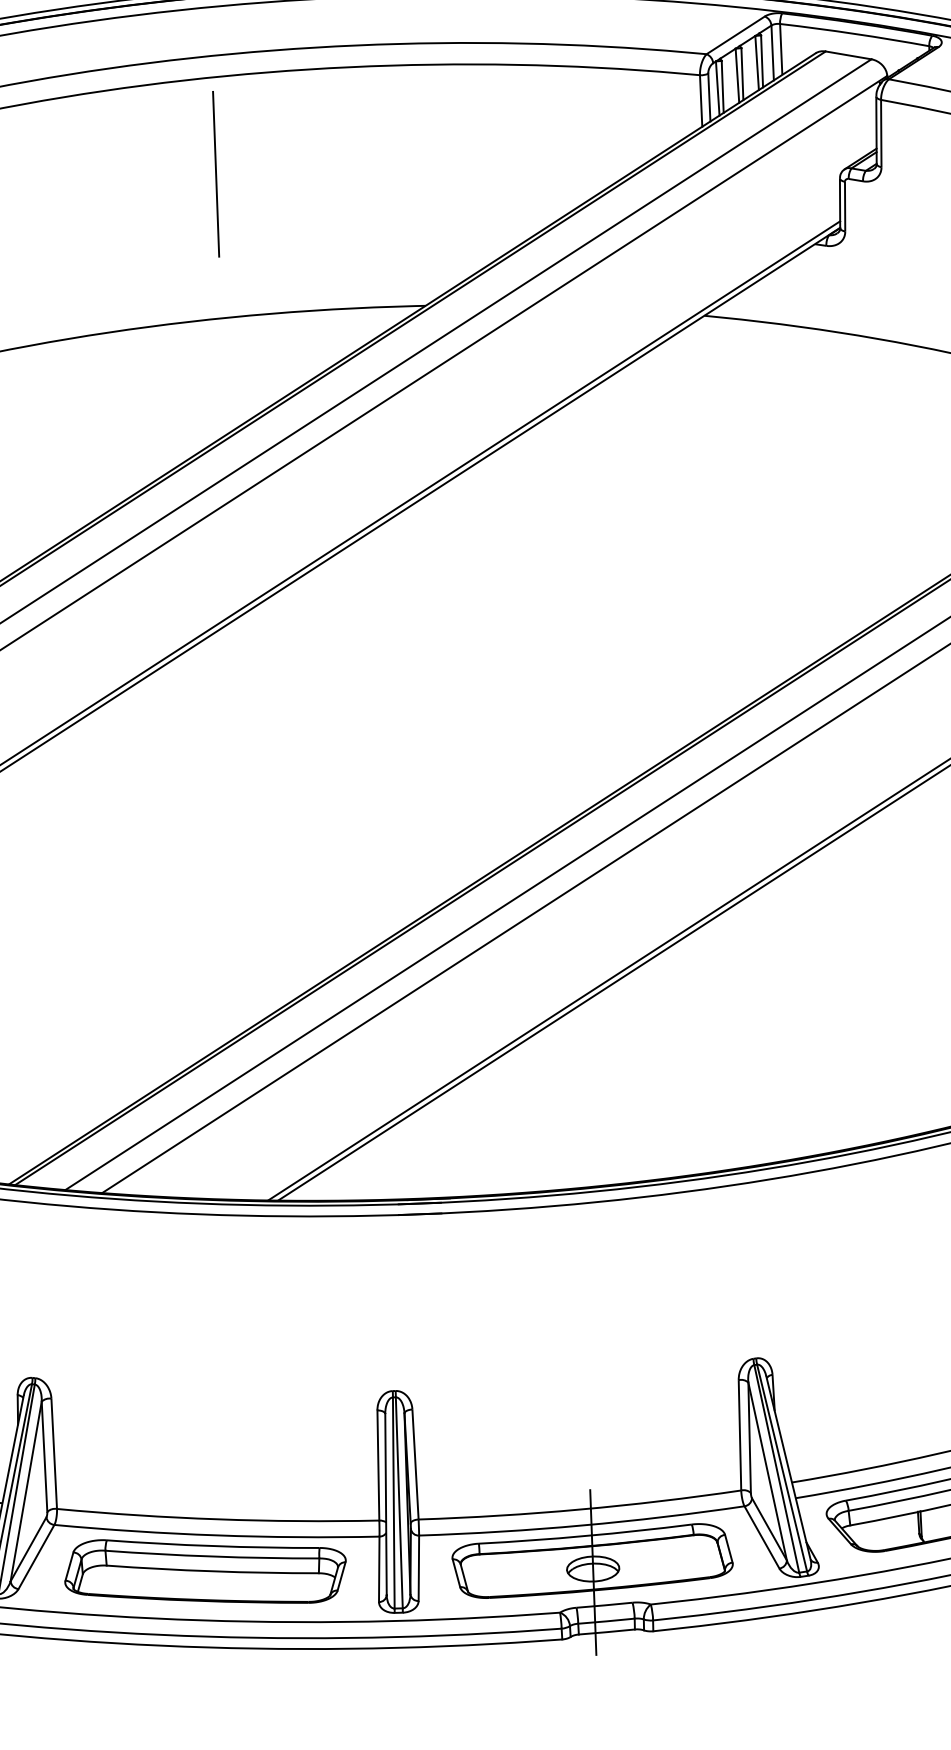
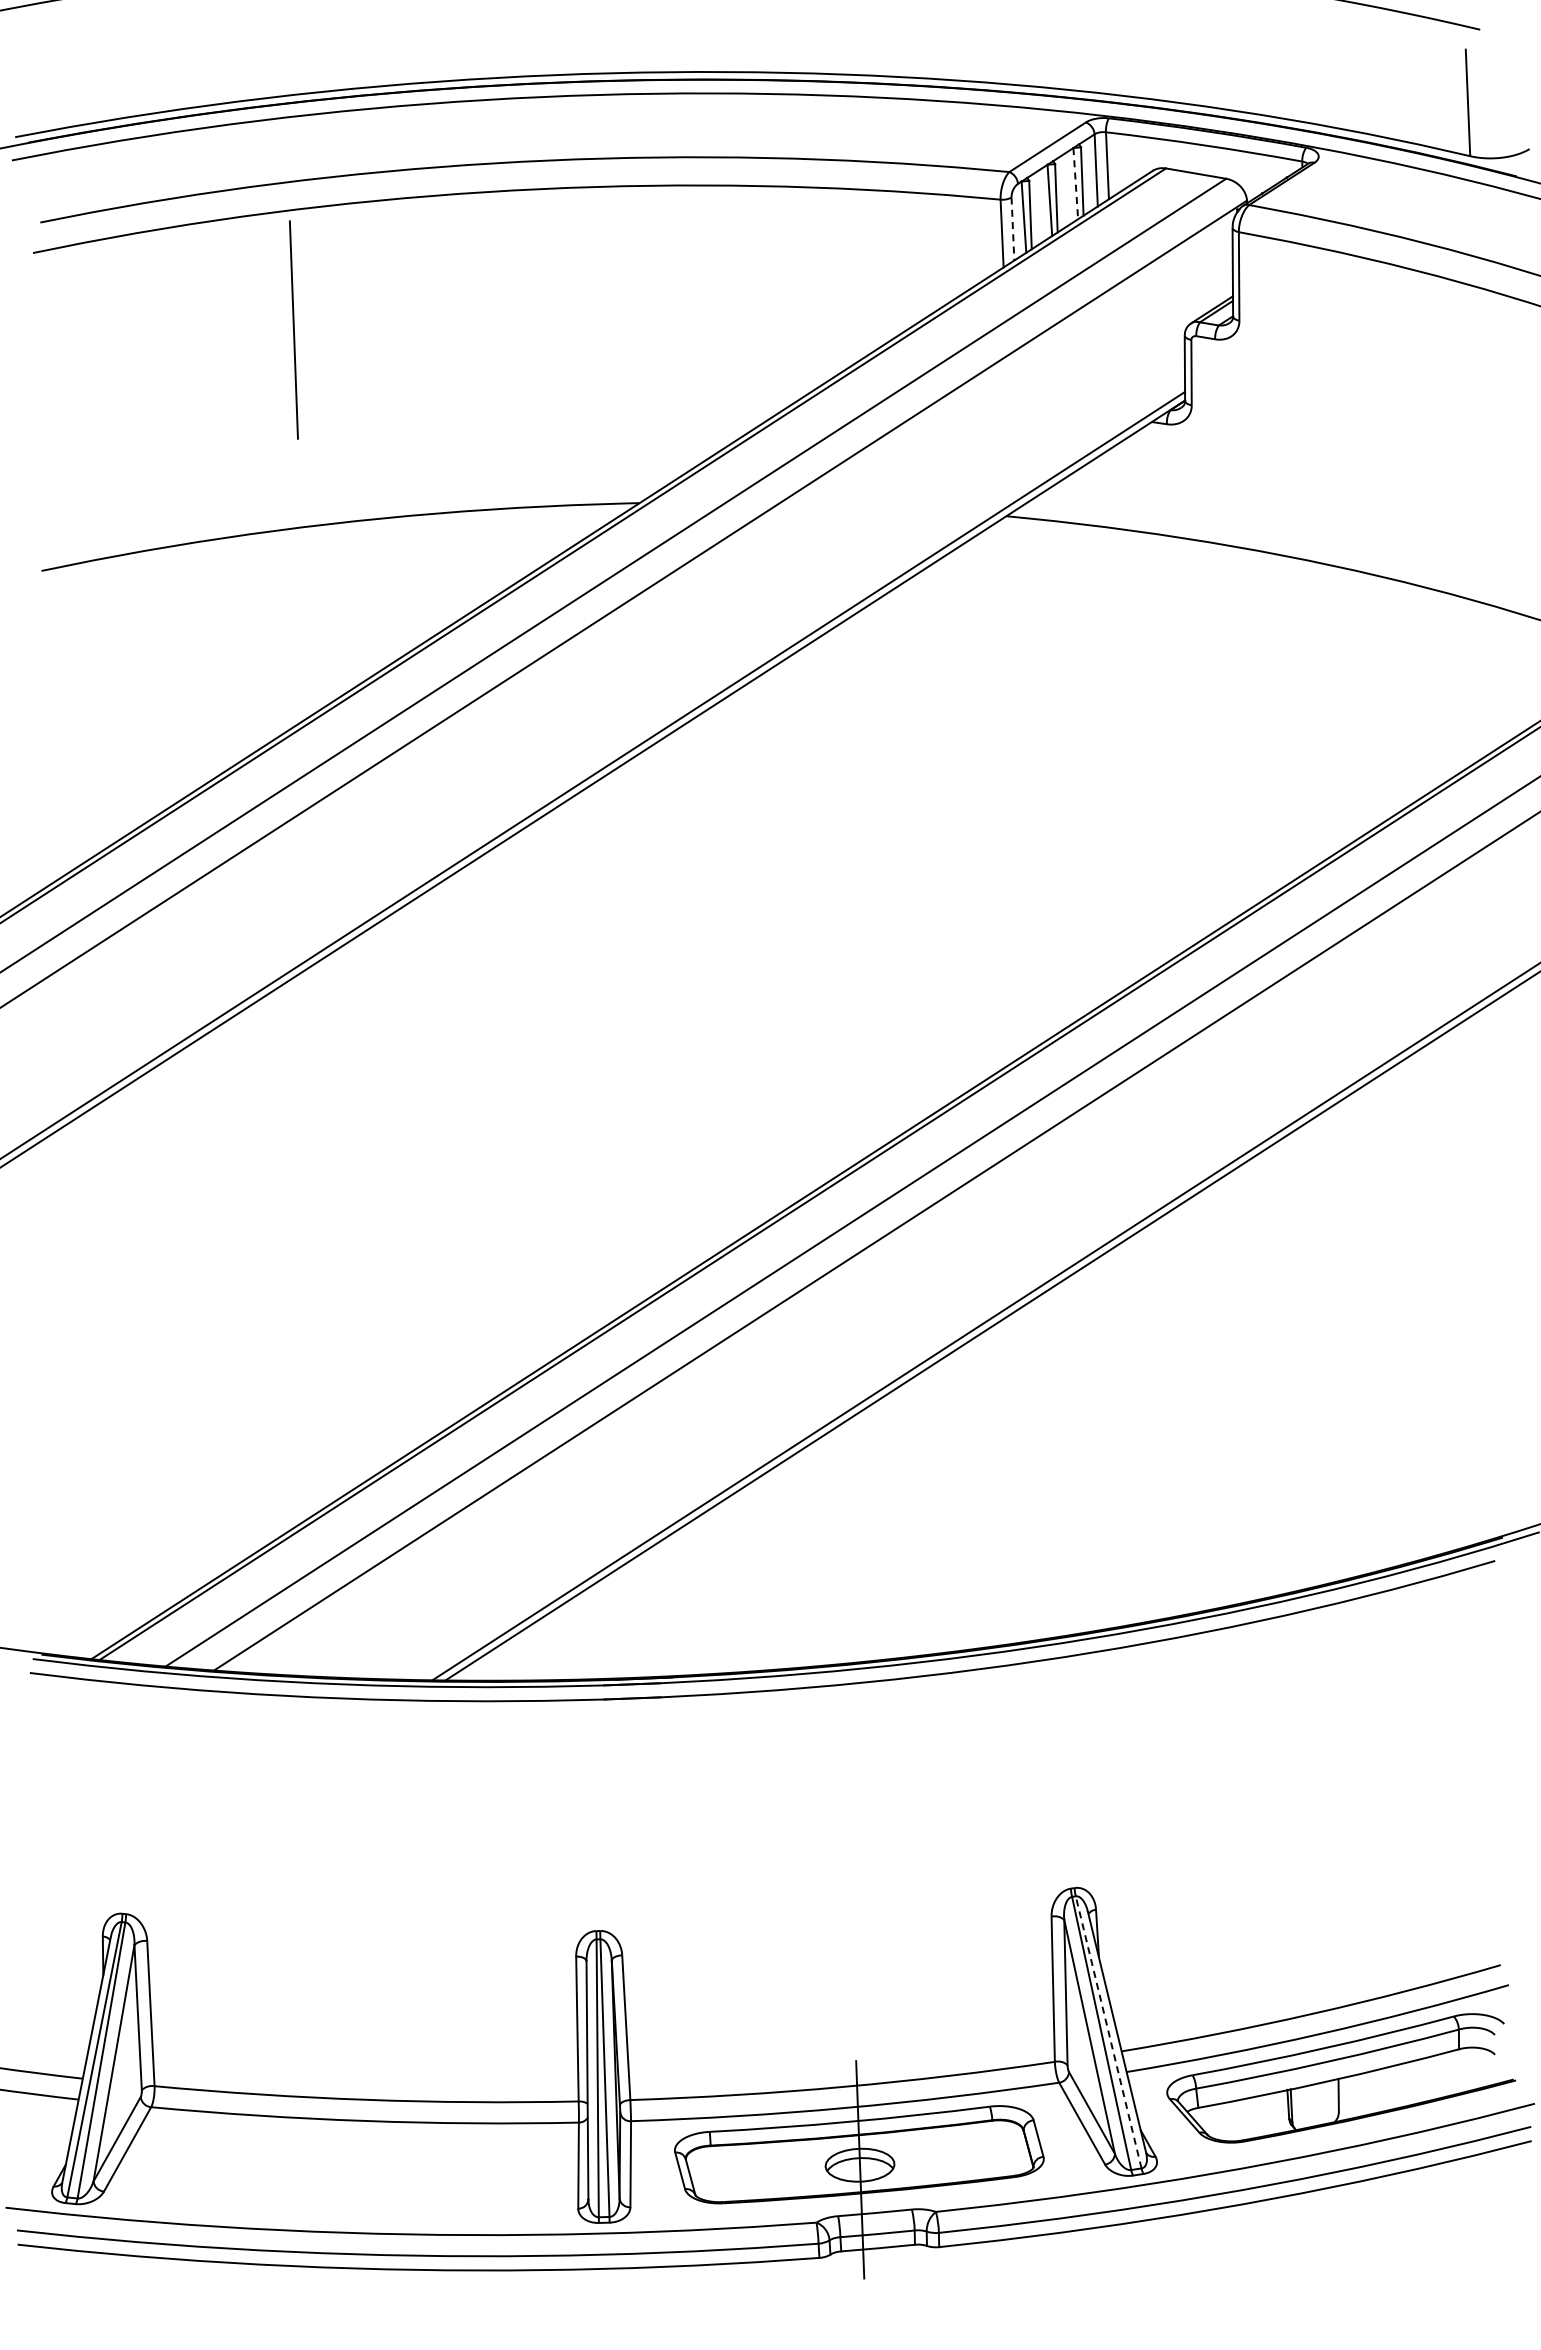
line: (756, 62) -> (1075, 183), solid -> dashed
line: (709, 97) -> (1012, 229), solid -> dashed
line: (215, 173) -> (293, 329), moved
line: (781, 1468) -> (1108, 2032), solid -> dashed
part: (205, 1571) -> (349, 2168), removed

